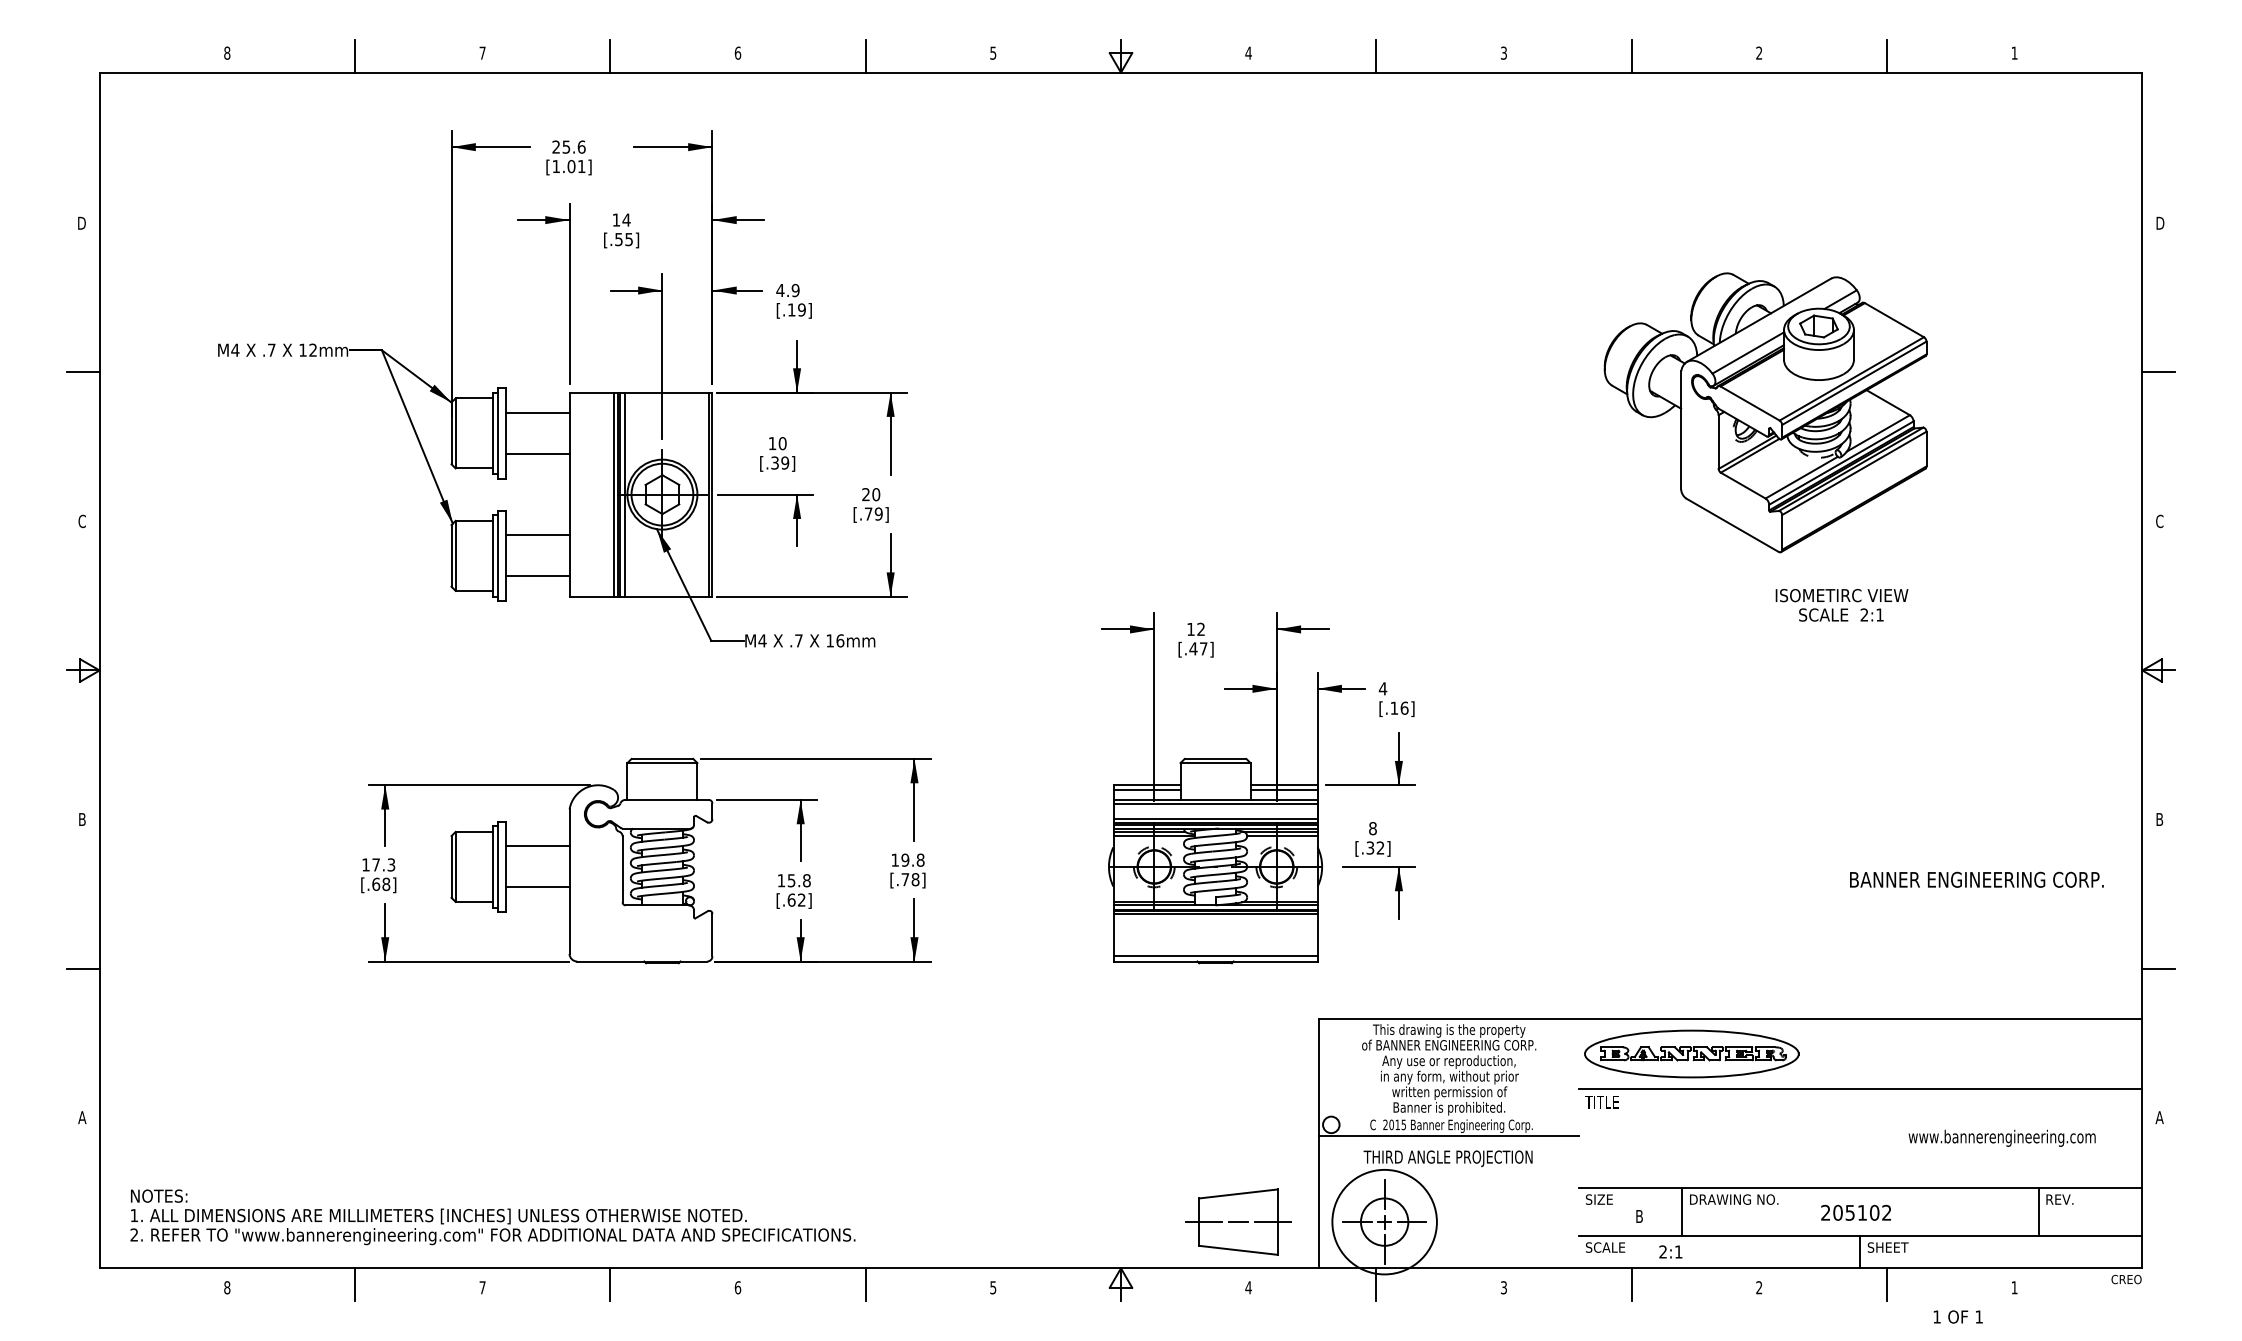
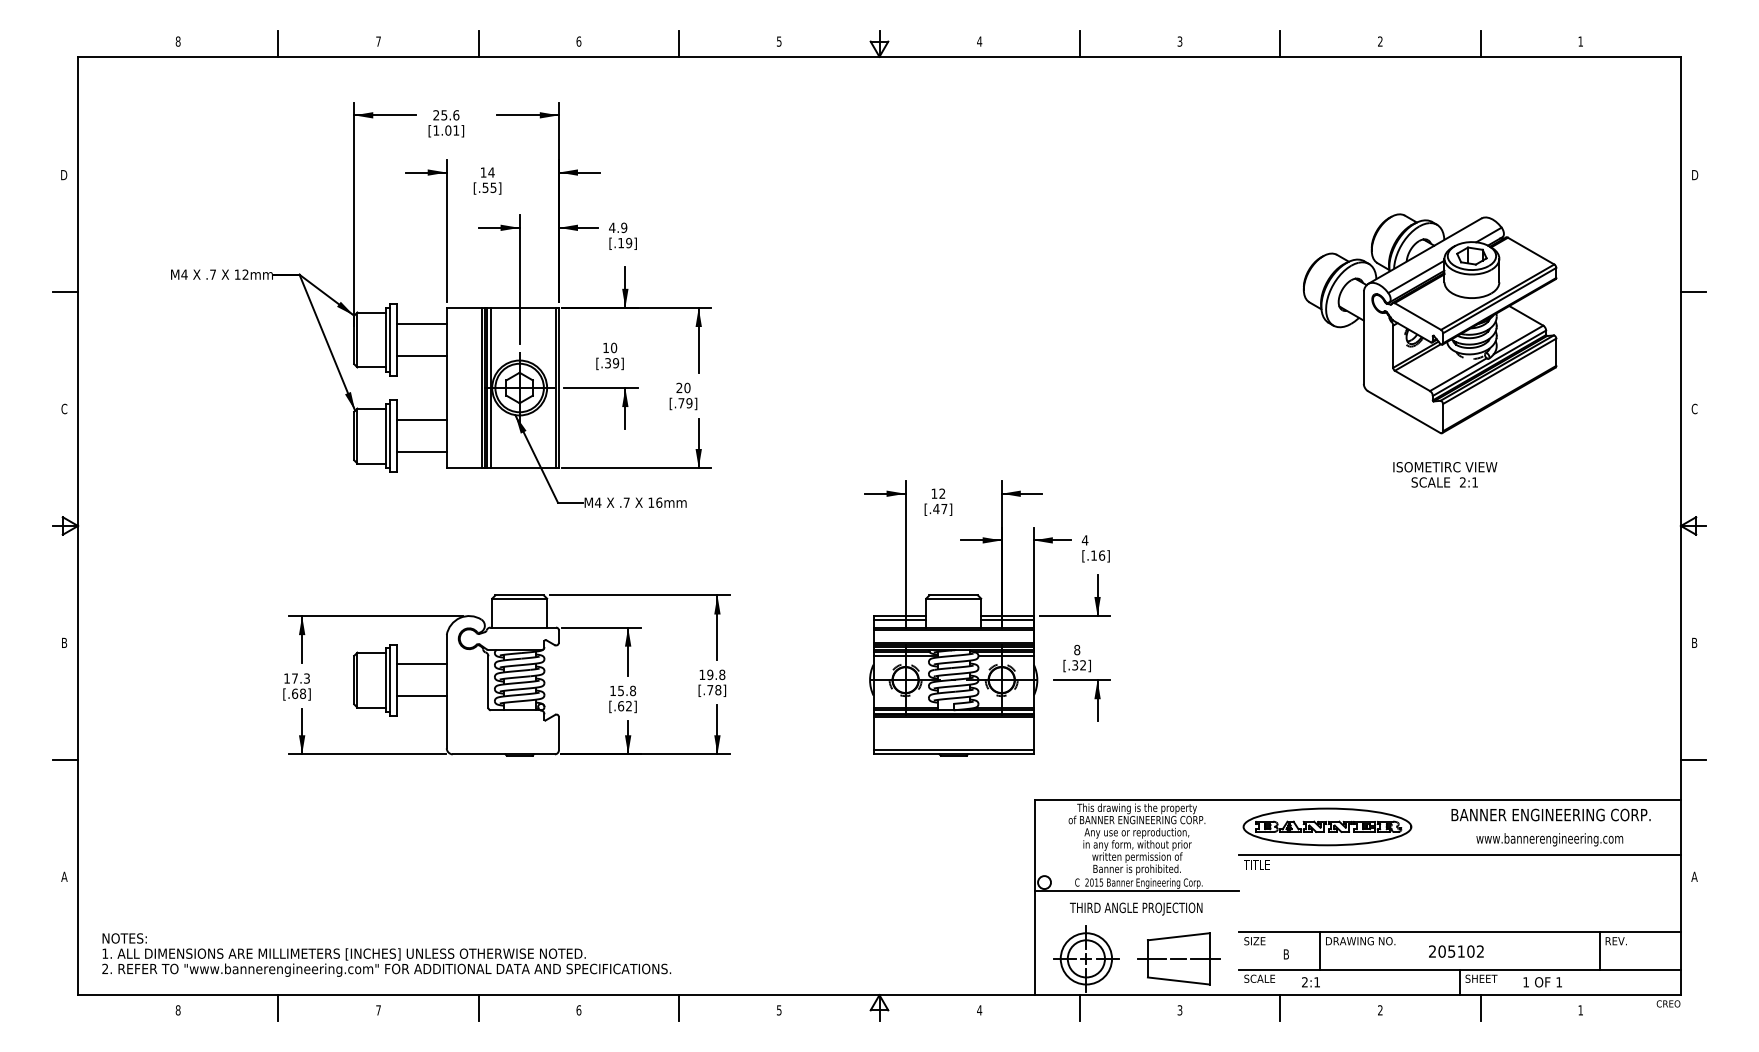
part: (1765, 412) -> (1429, 323), moved
text: (1976, 879) -> (1550, 814), moved
text: (2001, 1137) -> (1549, 839), moved
part: (1238, 1221) -> (1178, 958), moved
circle: (1384, 1221) -> (1086, 958), size x0.62
text: (1957, 1316) -> (1542, 981), moved

